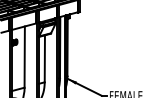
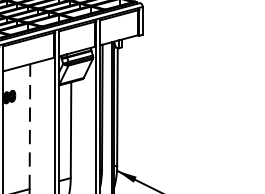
line: (24, 57) -> (29, 127), solid -> dashed

